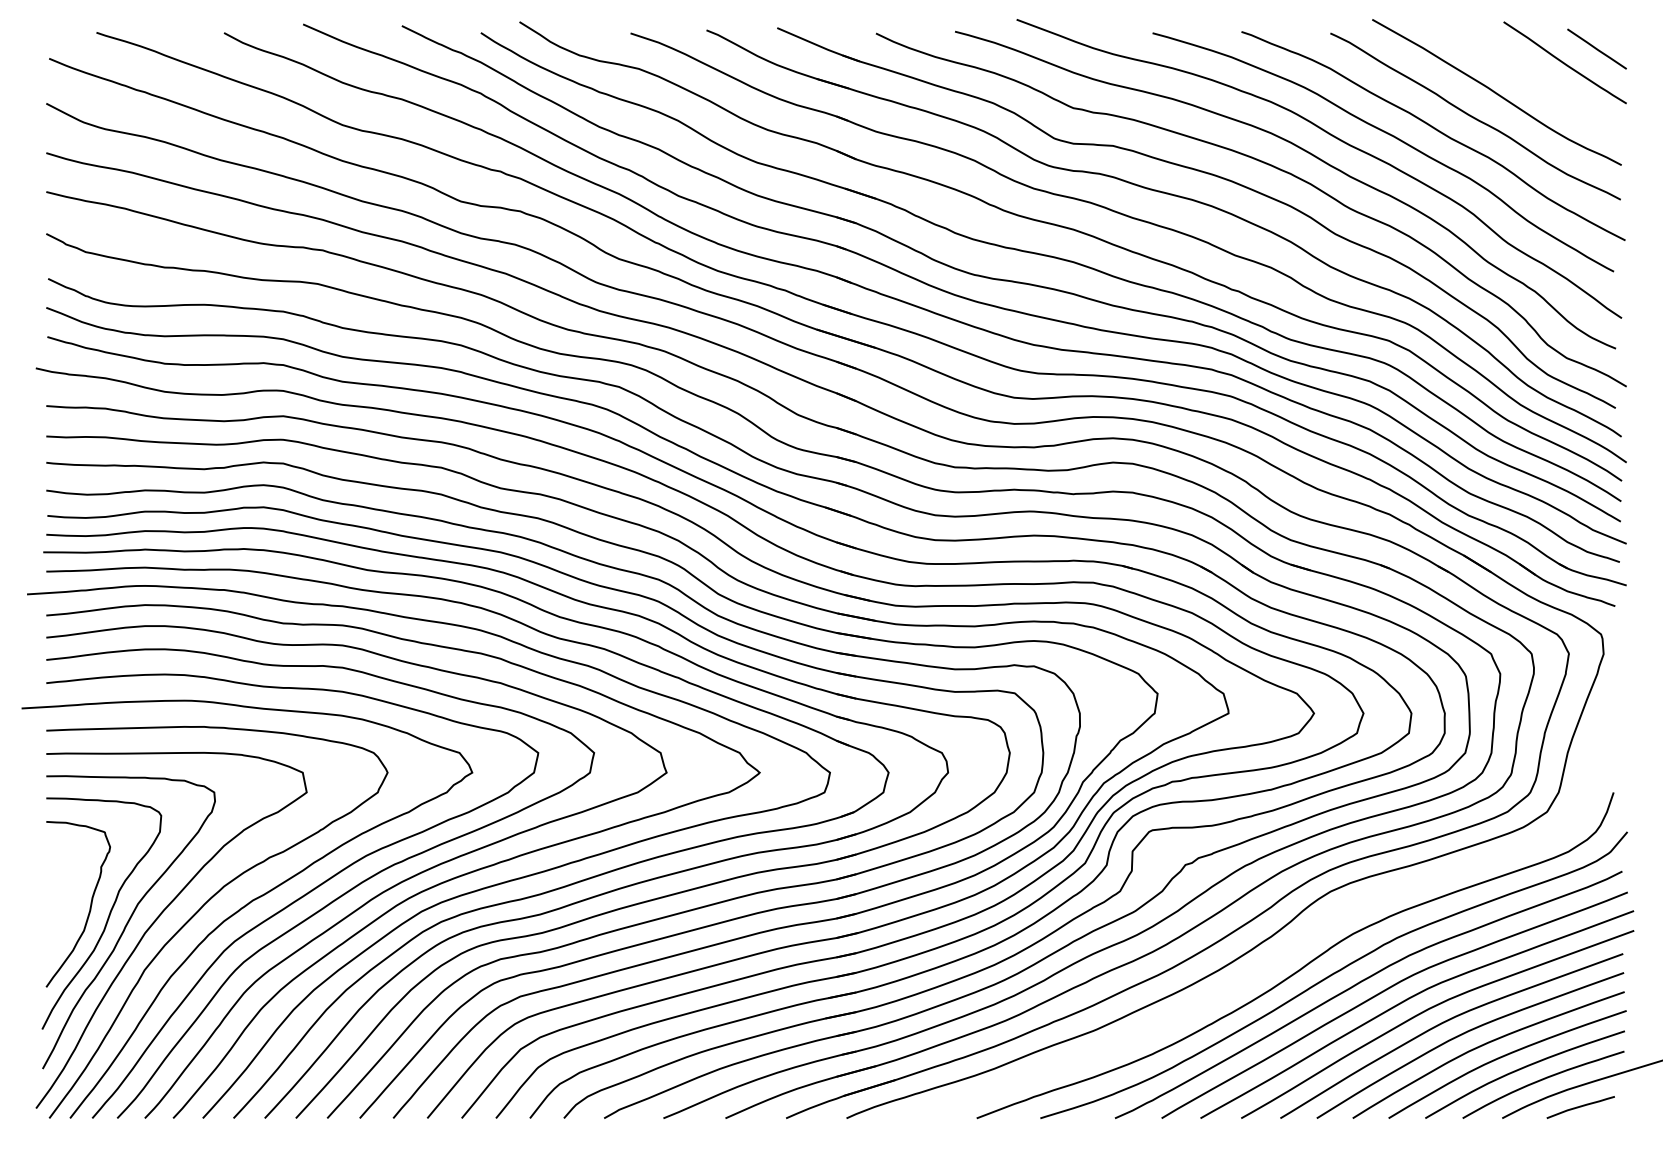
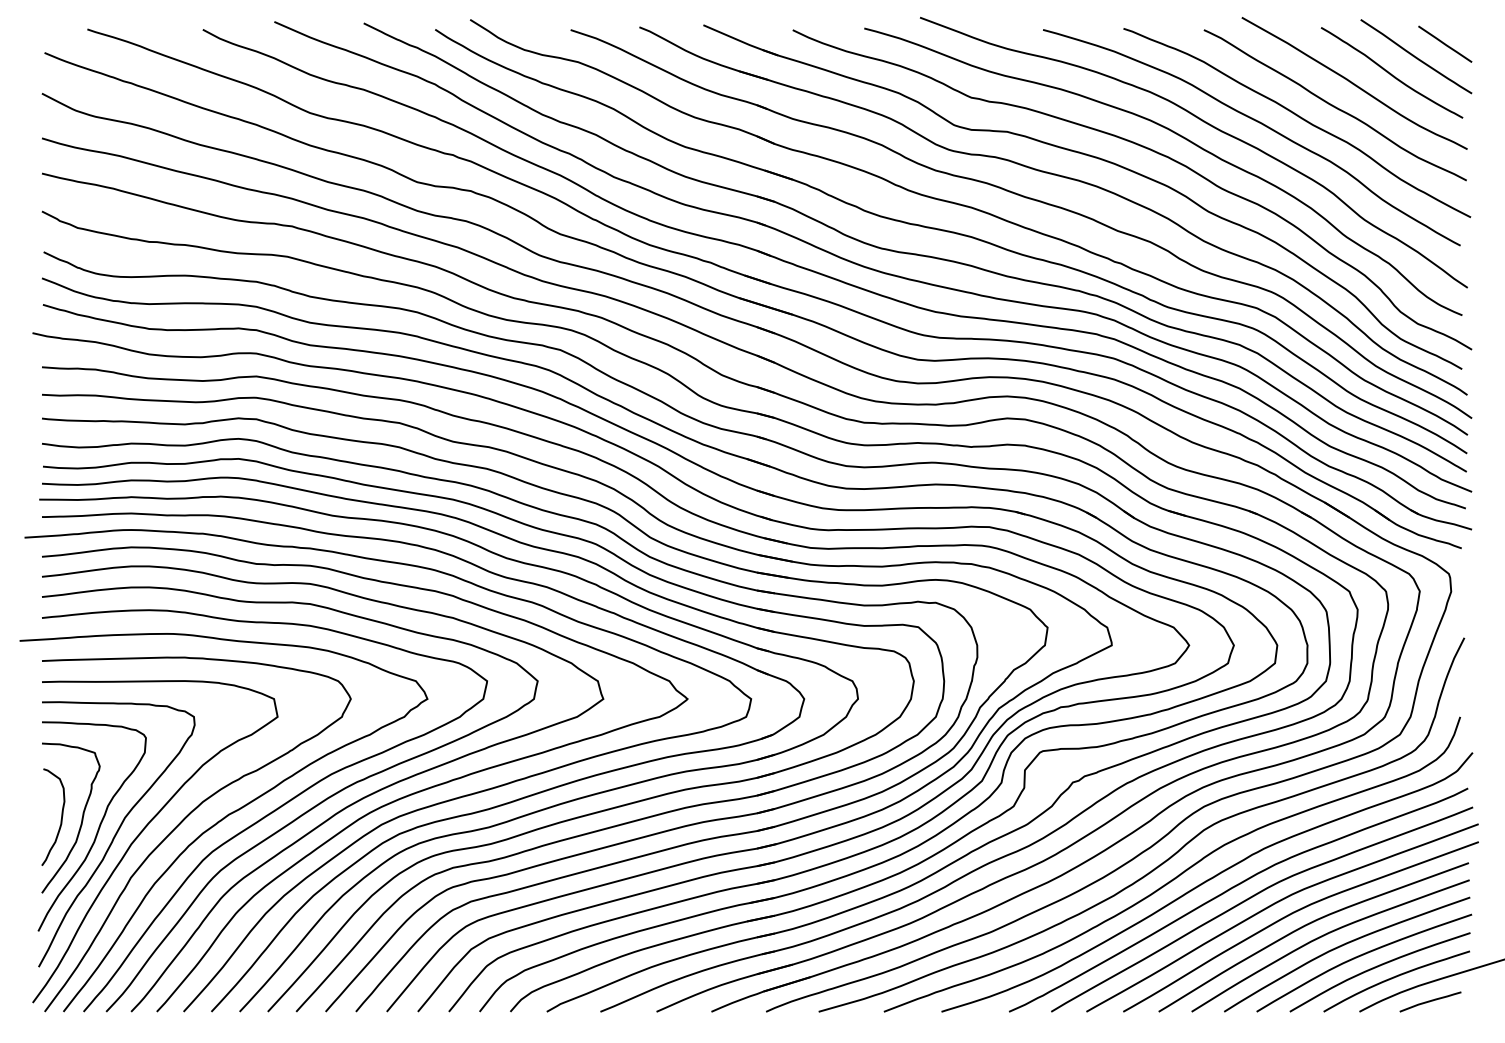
curve: (1536, 80) -> (1390, 72), added
curve: (66, 905) -> (60, 819), added
curve: (1290, 948) -> (1167, 858), added

